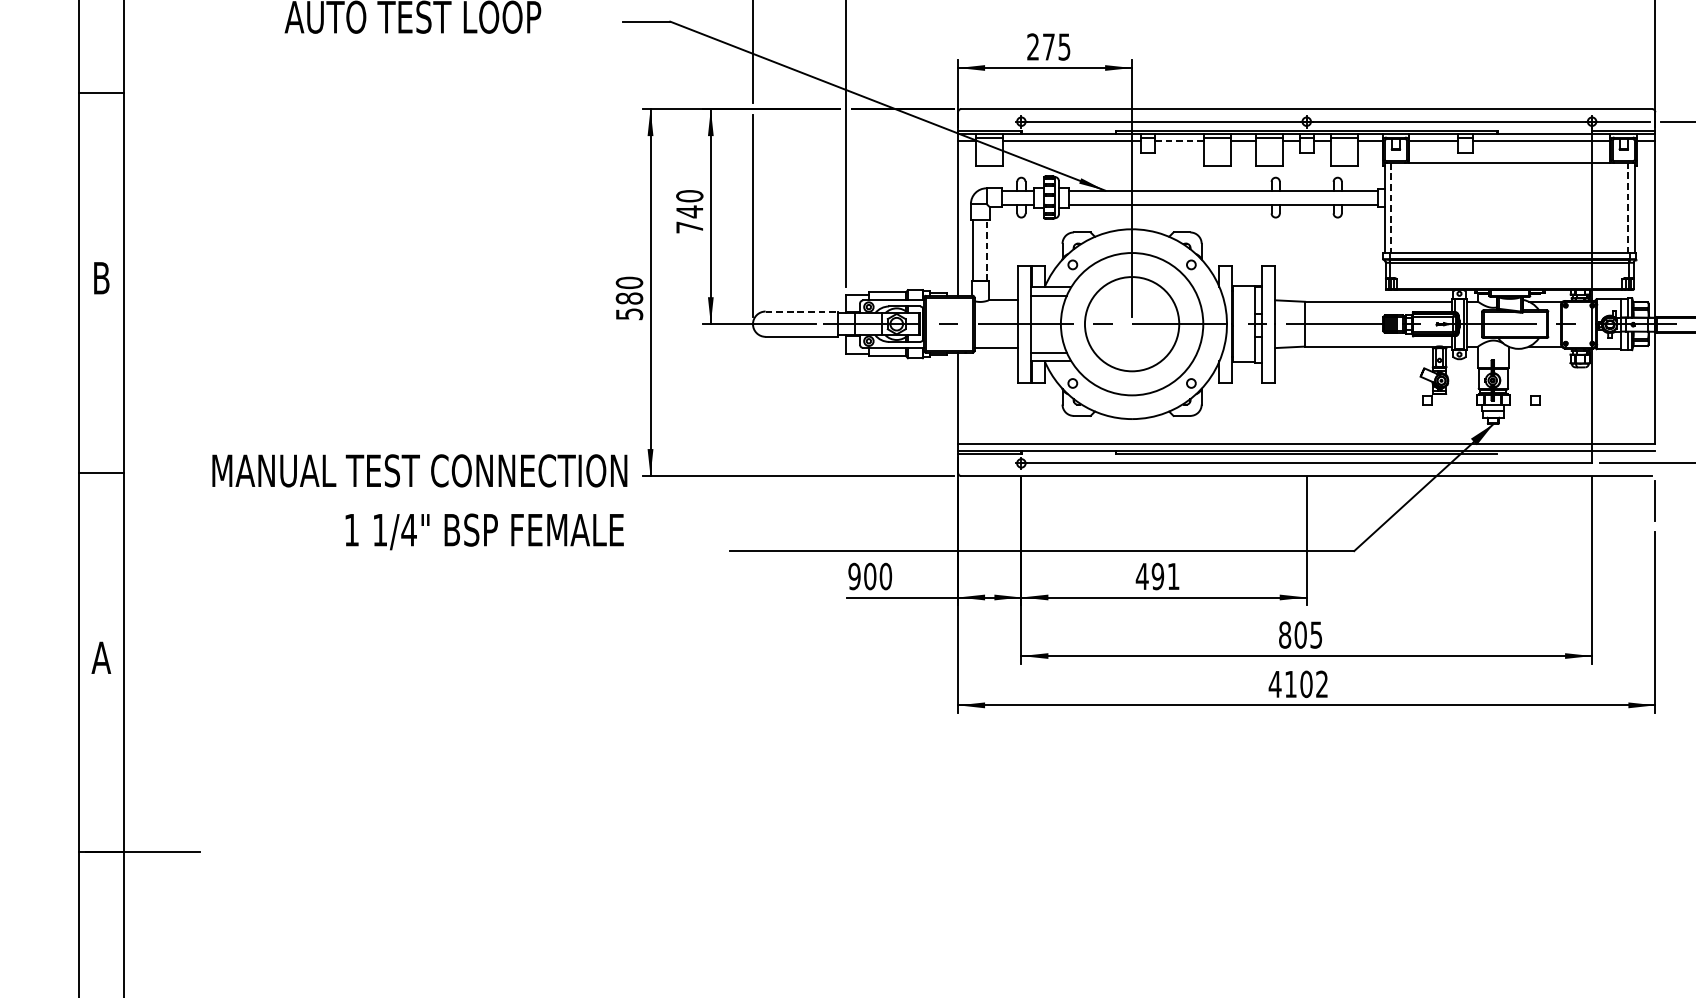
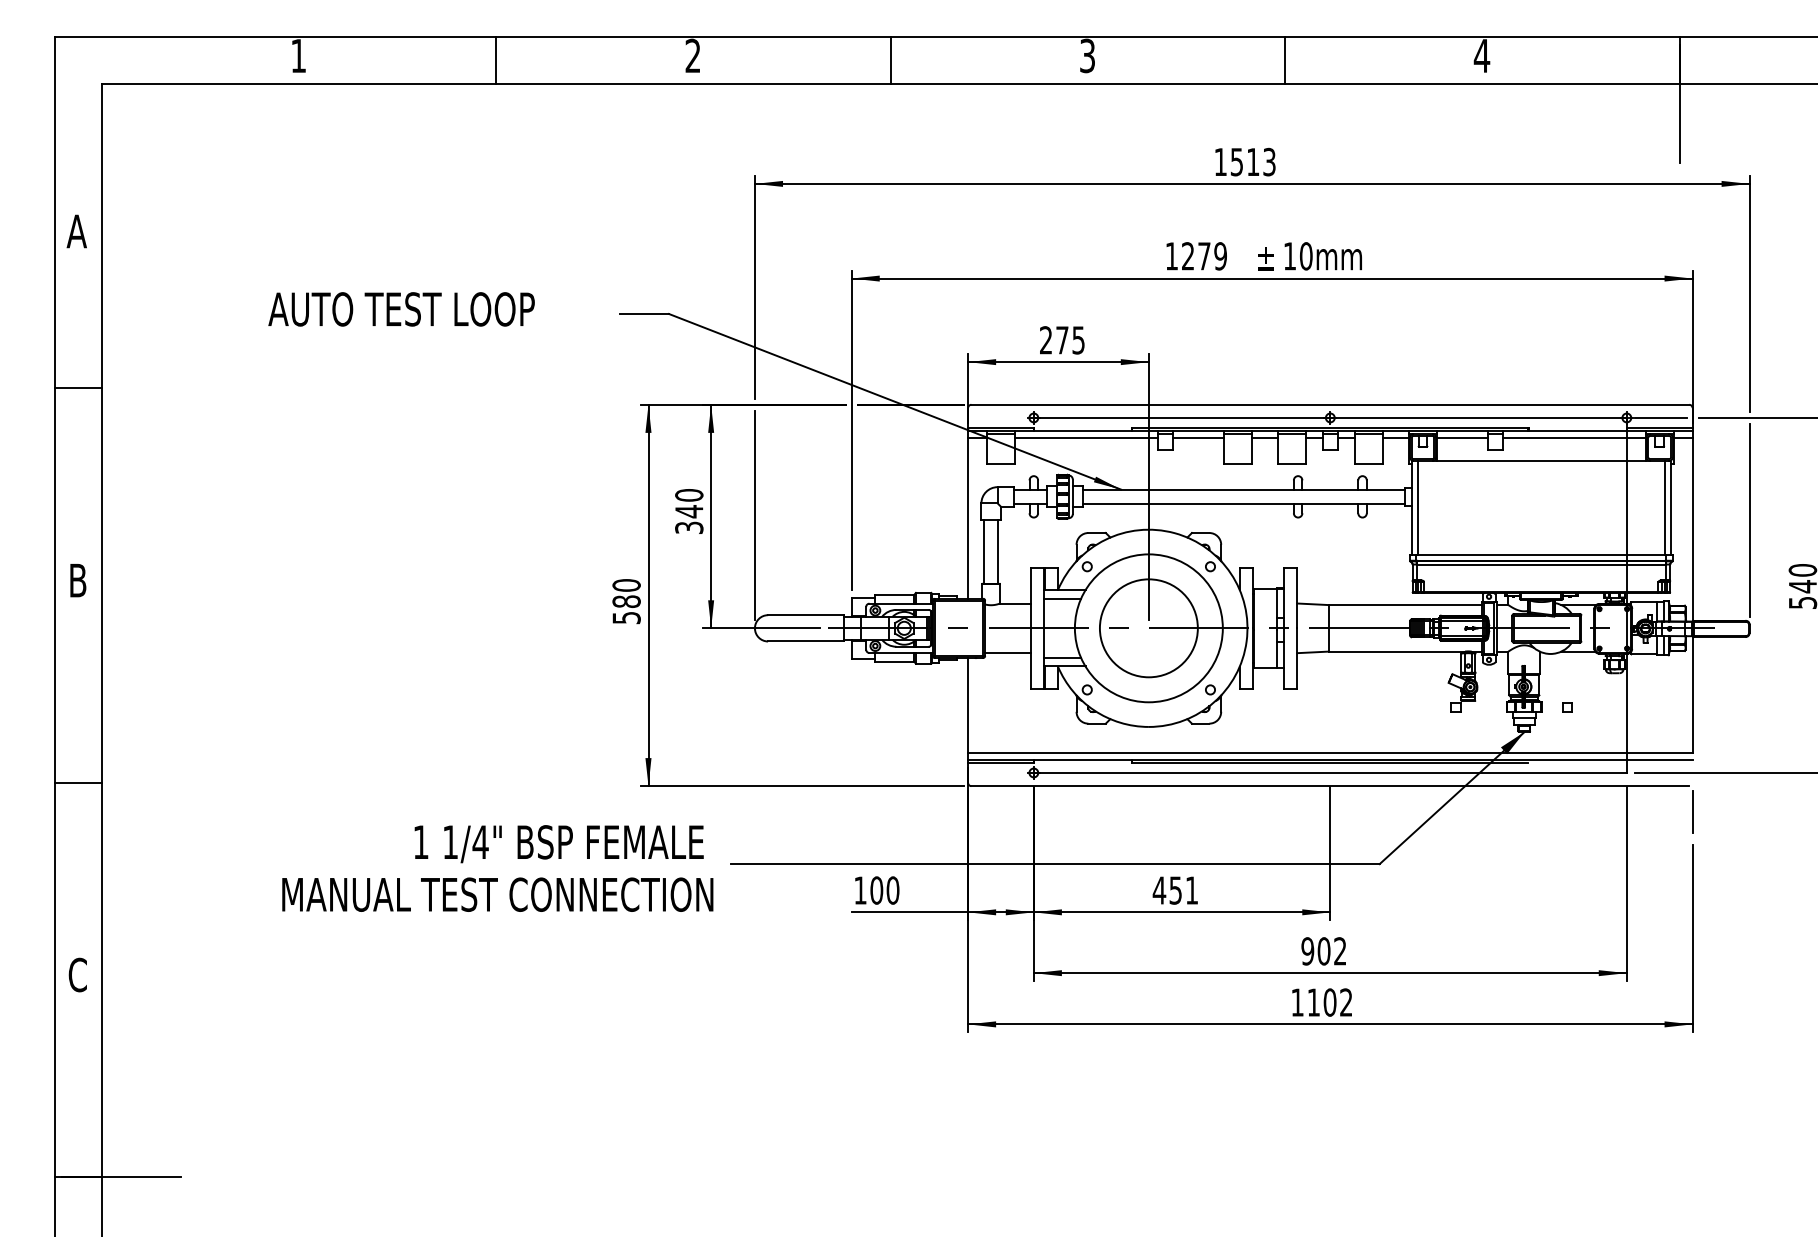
line: (1178, 140) -> (1197, 437), dashed -> solid
line: (1628, 207) -> (1664, 507), dashed -> solid
line: (1391, 208) -> (1418, 508), dashed -> solid
text: (689, 227) -> (689, 527), 740 -> 340
line: (987, 250) -> (998, 551), dashed -> solid
line: (801, 311) -> (805, 615), dashed -> solid
text: (419, 470) -> (497, 894), moved
text: (484, 532) -> (558, 844), moved
text: (854, 576) -> (860, 890), 900 -> 100
text: (1157, 576) -> (1175, 890), 491 -> 451
text: (1300, 635) -> (1323, 951), 805 -> 902
text: (101, 657) -> (77, 974), A -> C
text: (1275, 684) -> (1297, 1002), 4102 -> 1102

